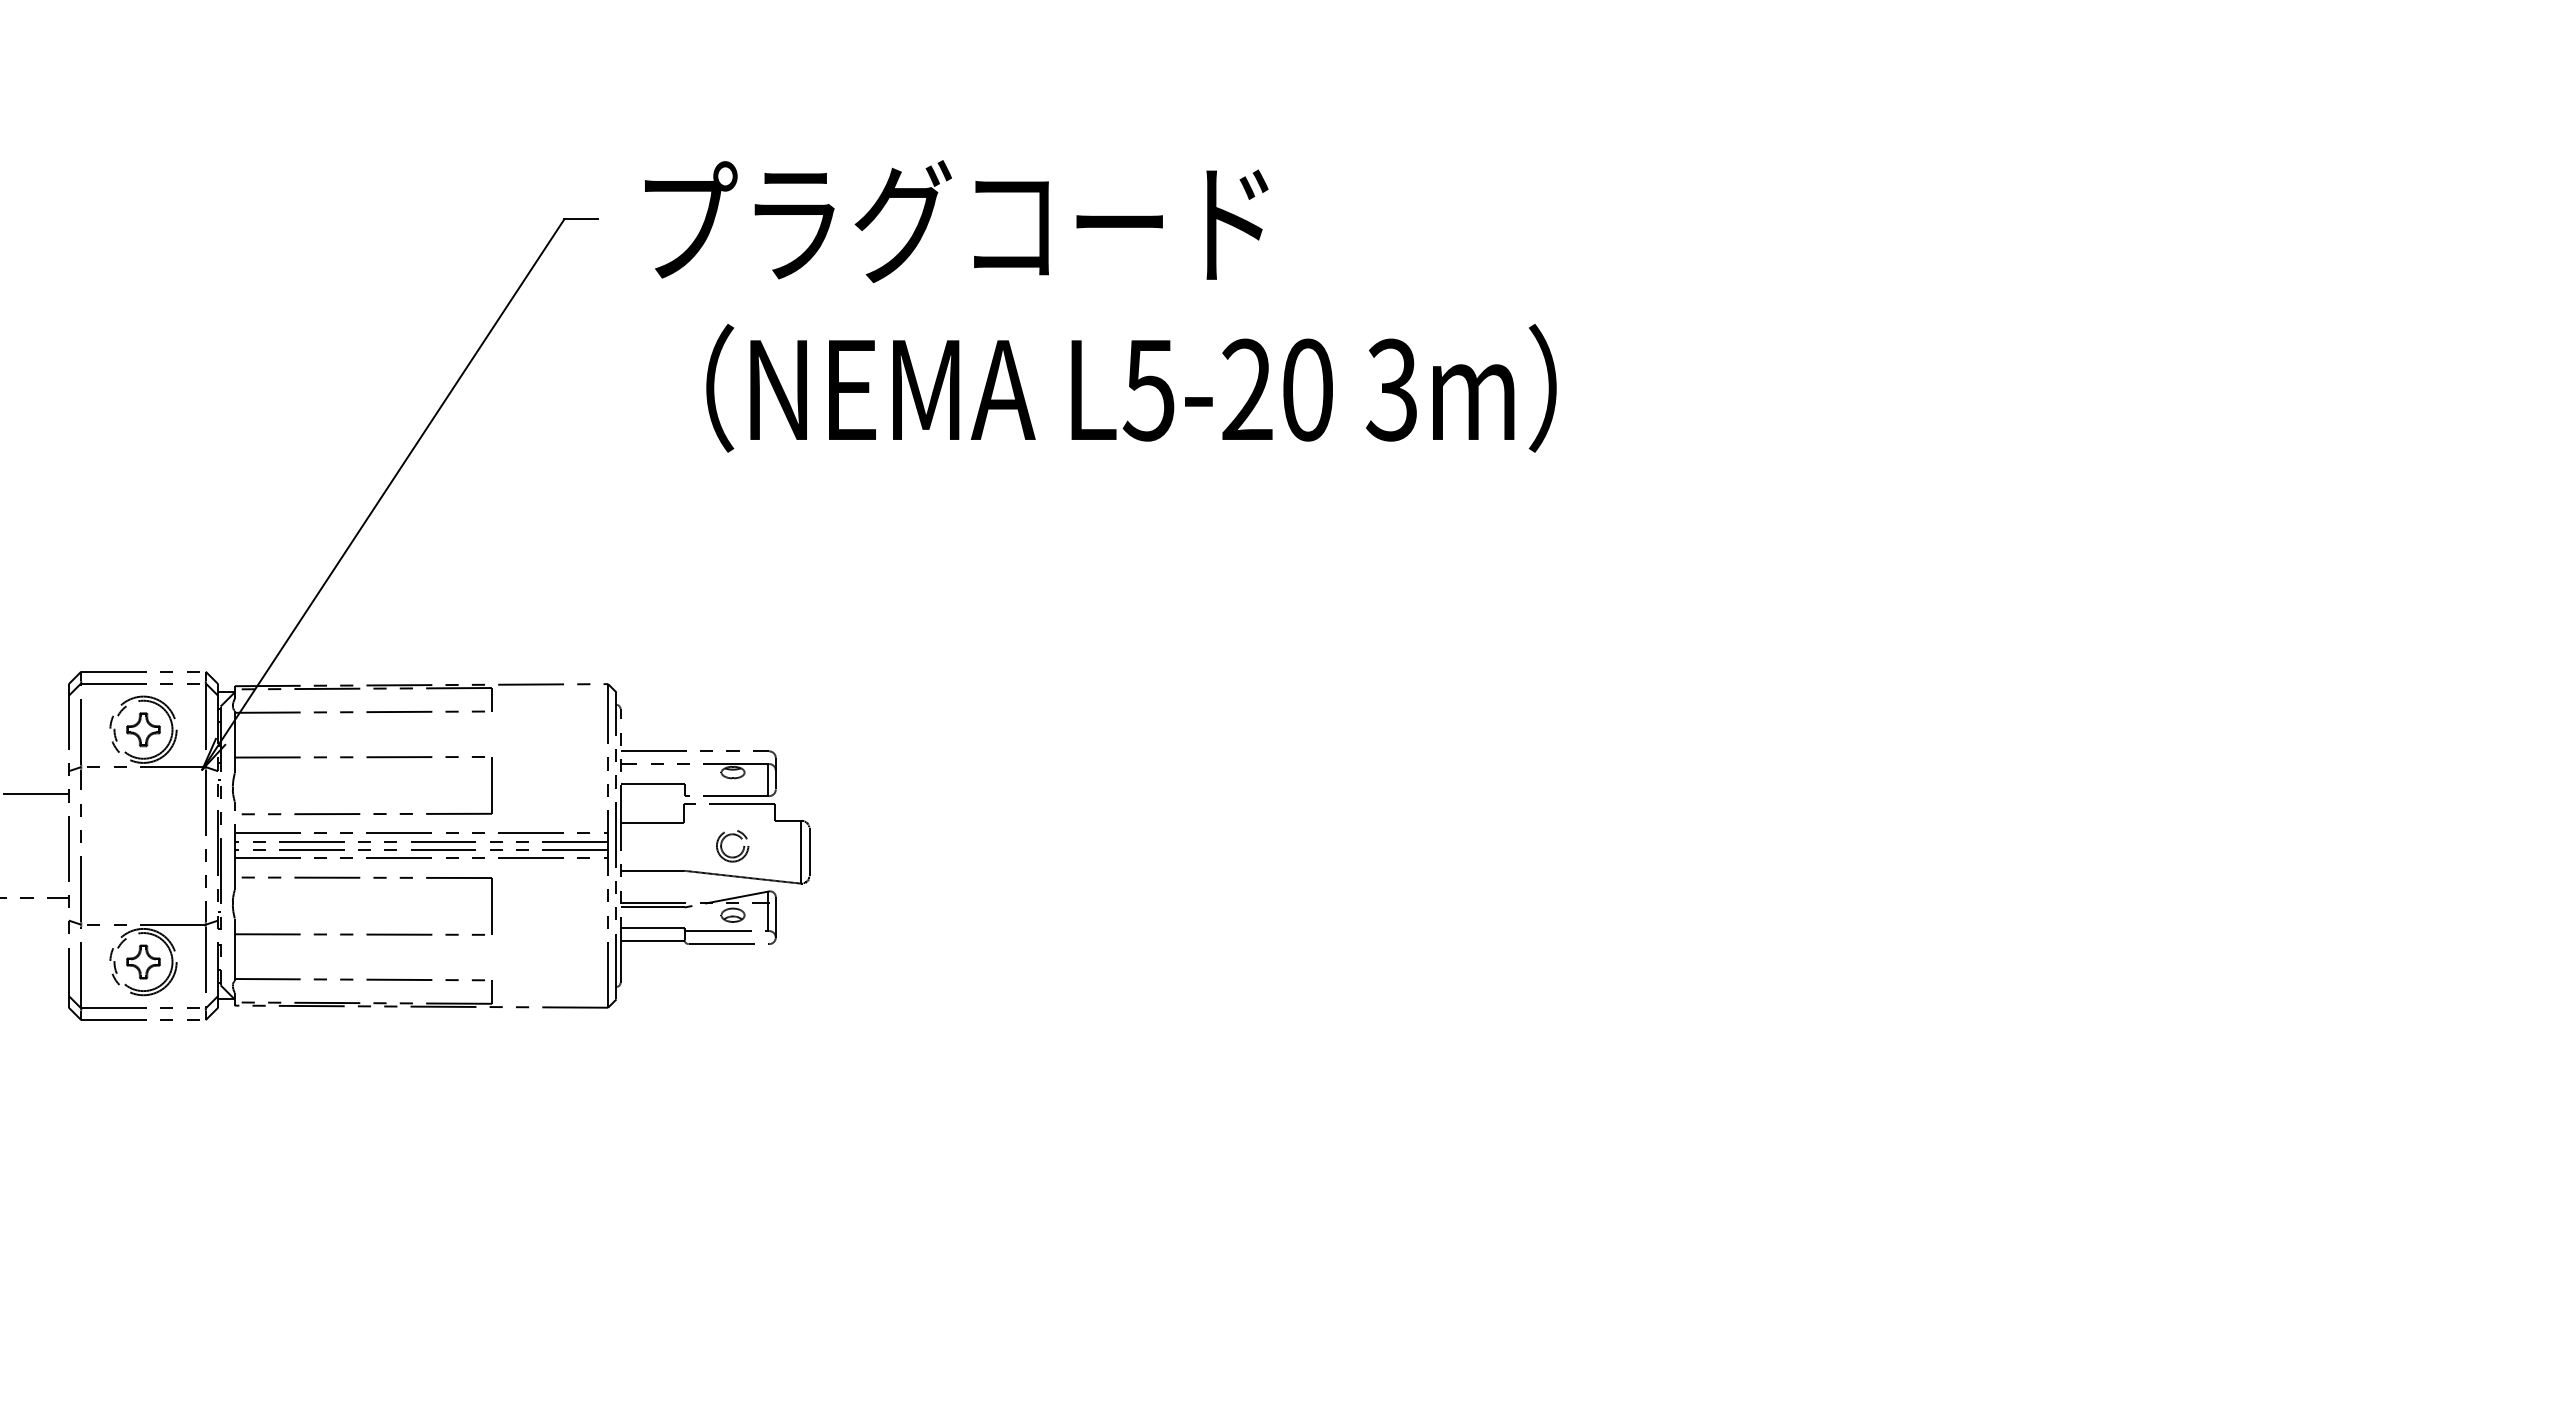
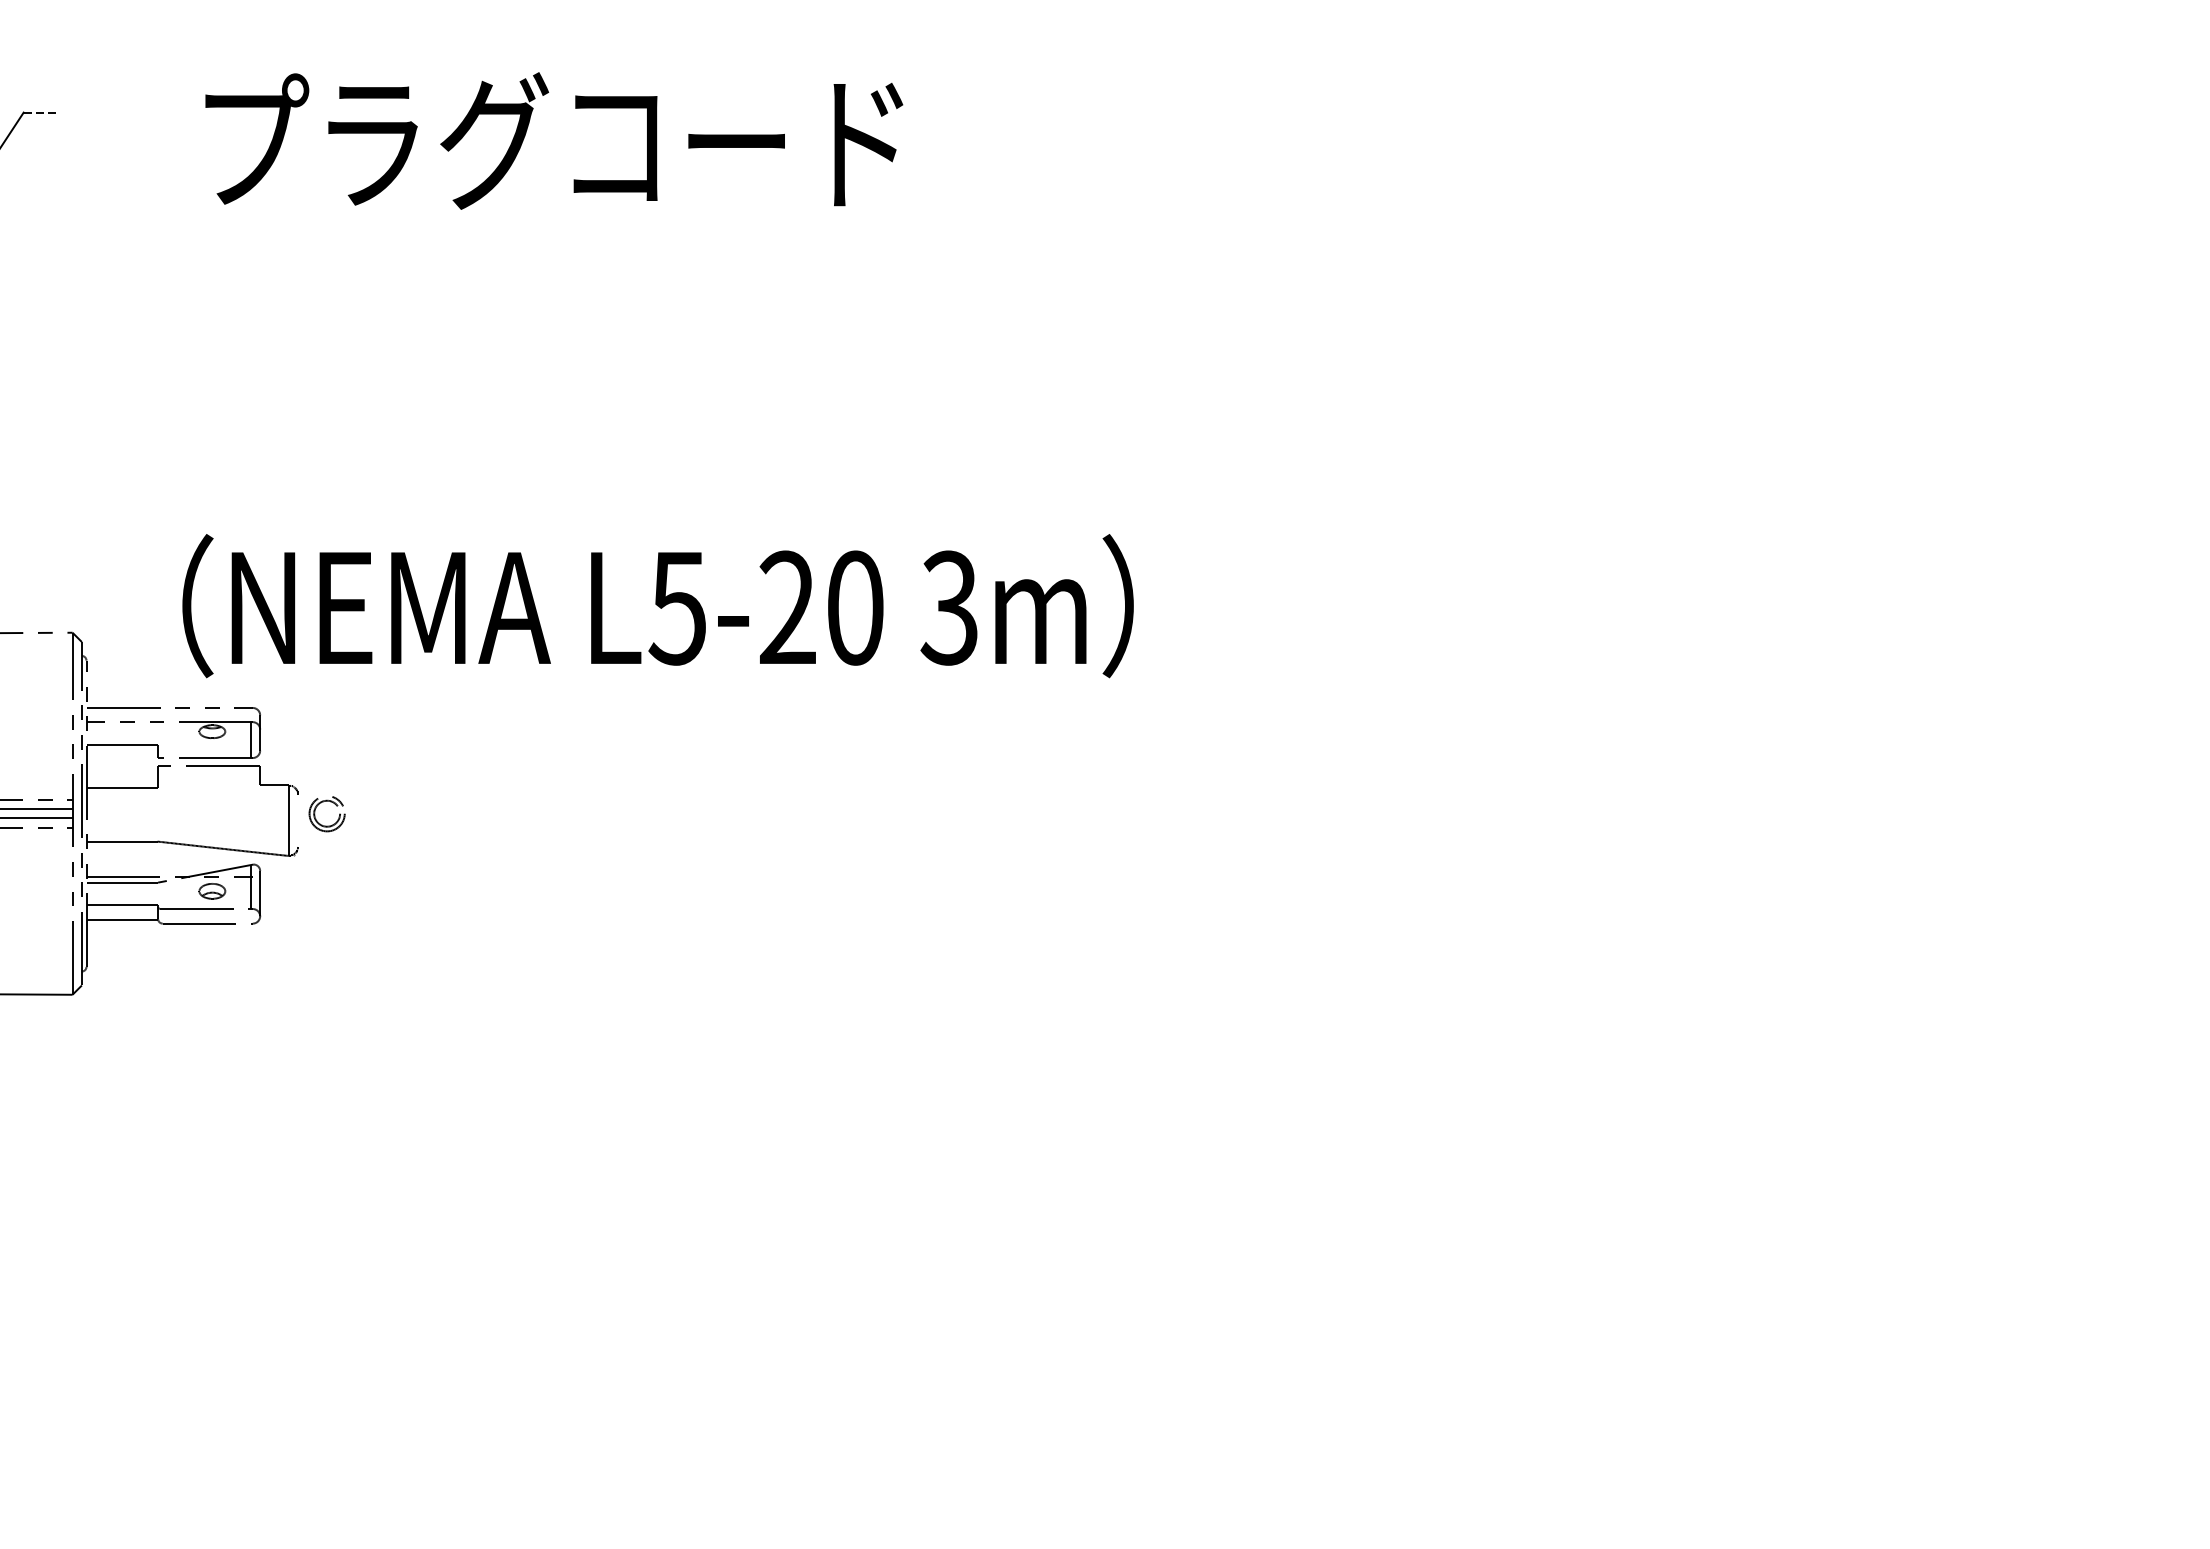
line: (581, 219) -> (42, 112), solid -> dashed
text: (956, 221) -> (554, 140), moved
text: (1131, 388) -> (658, 606), moved
line: (809, 852) -> (297, 821), removed
part: (728, 855) -> (322, 824), moved

